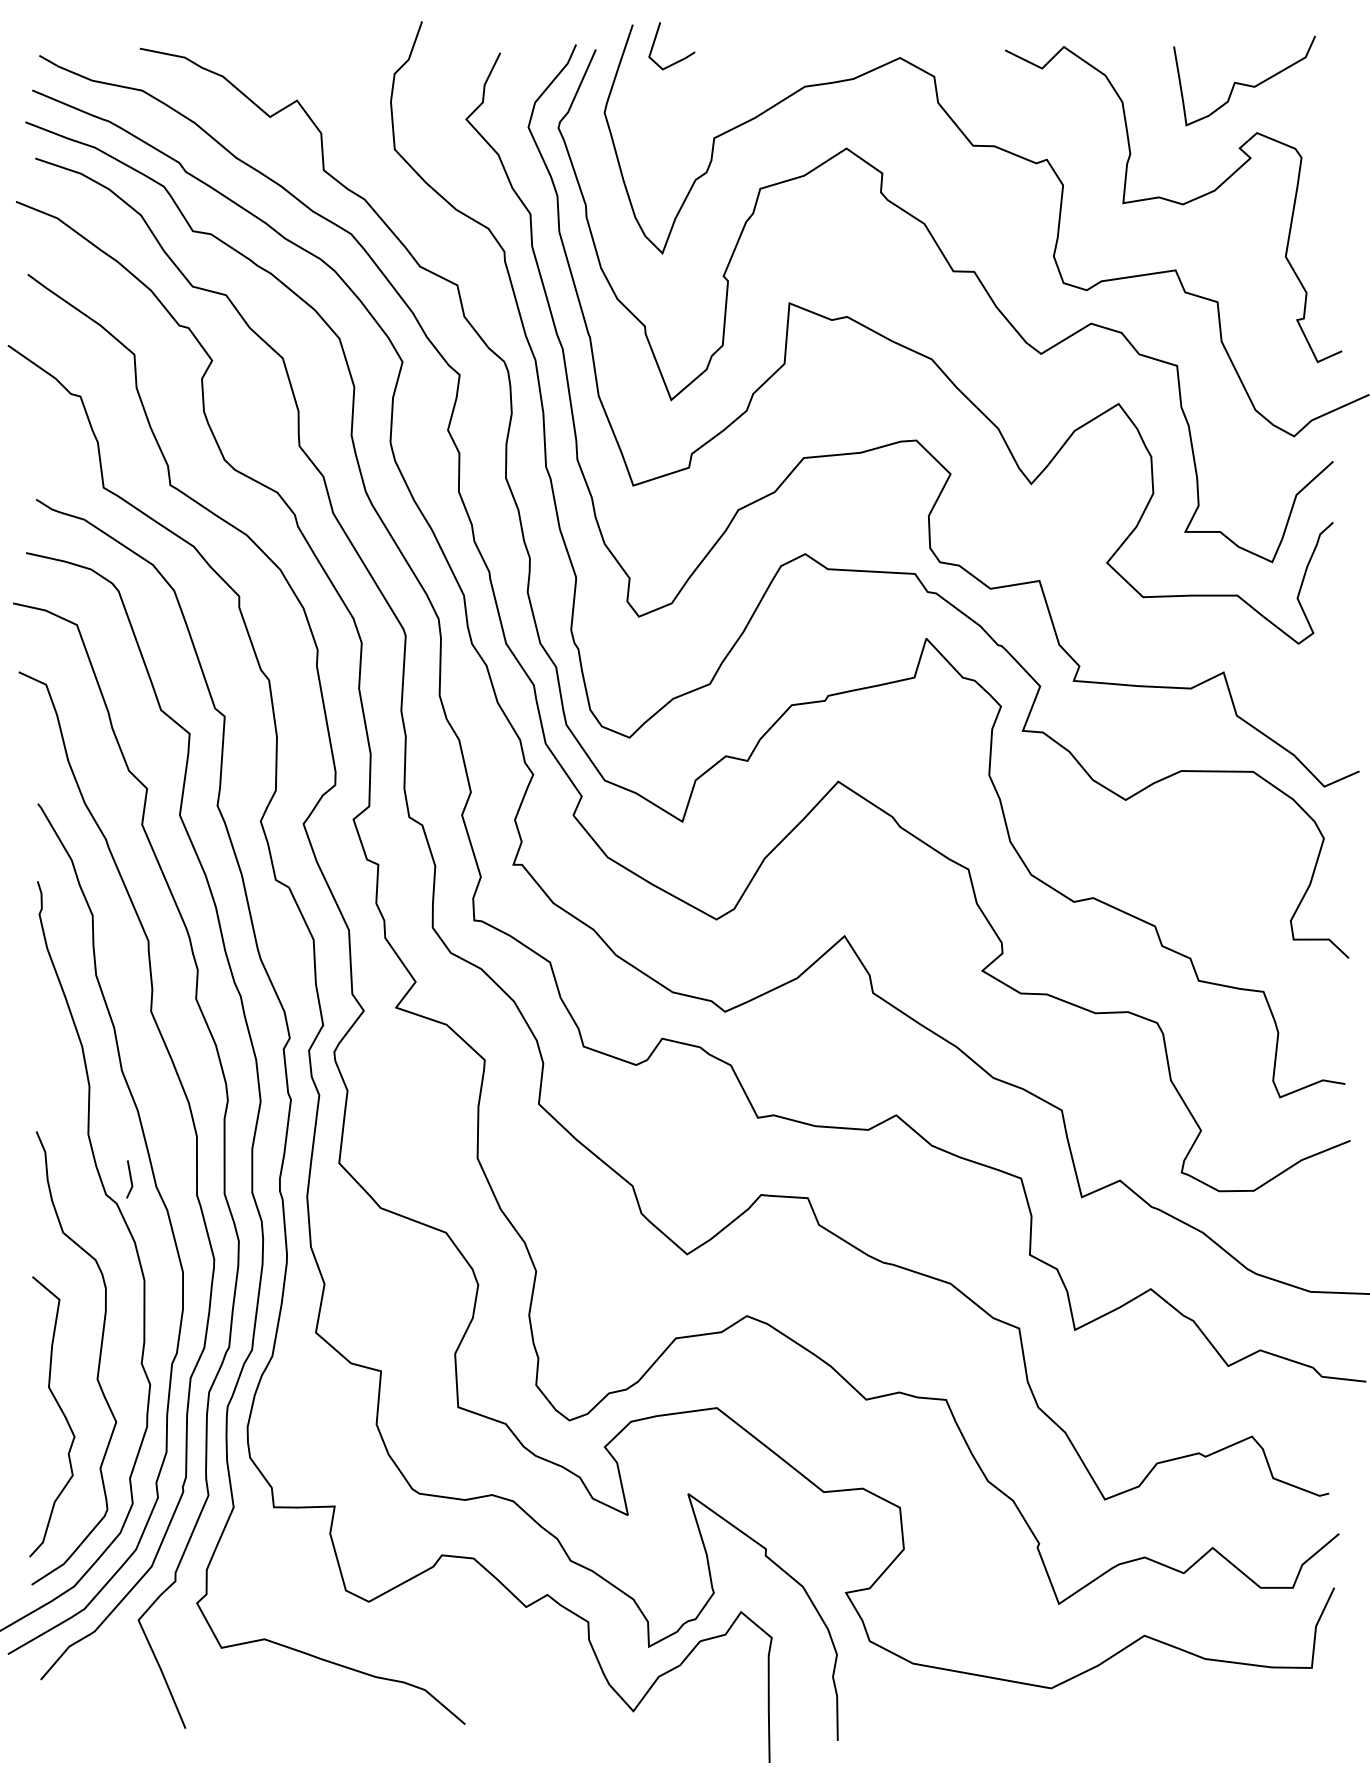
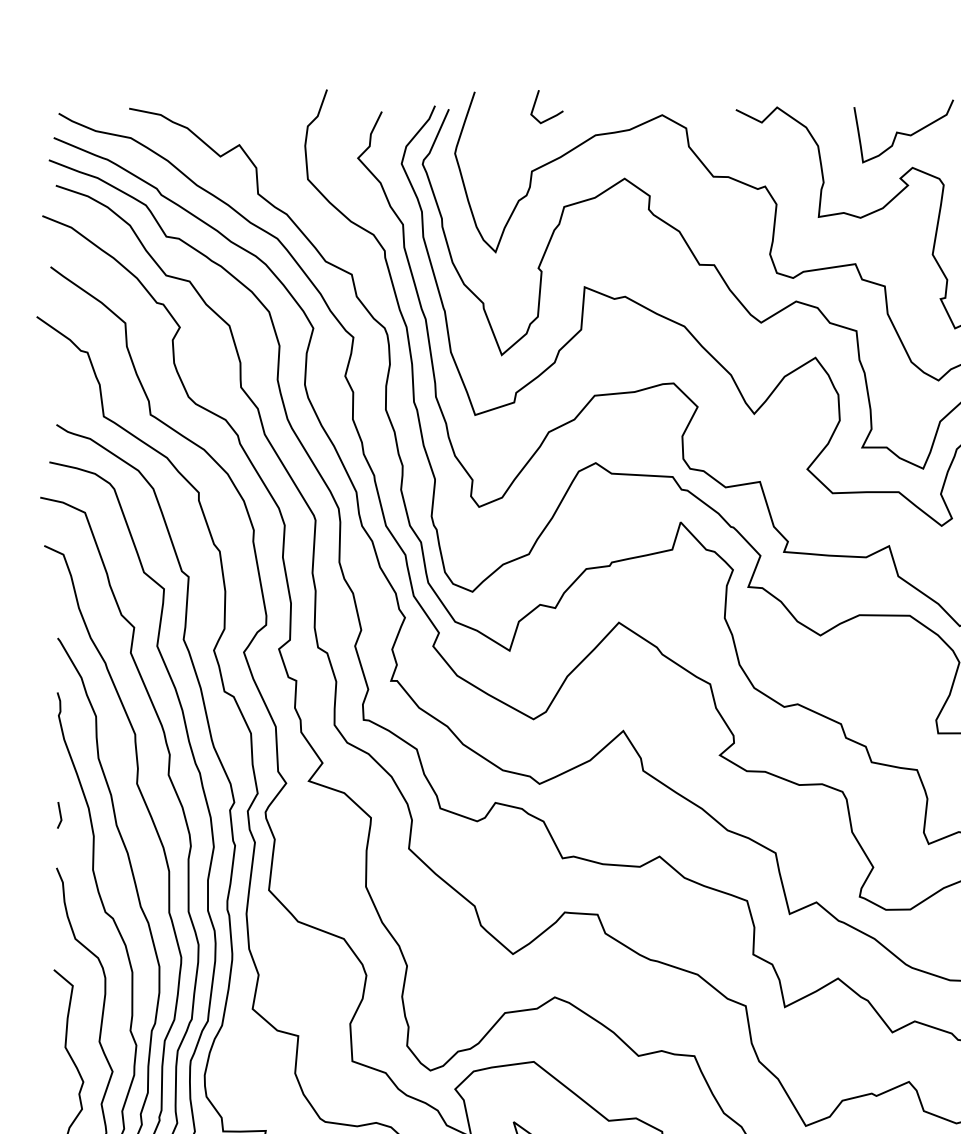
line: (678, 60) -> (551, 116), moved
line: (130, 1179) -> (60, 815), moved

